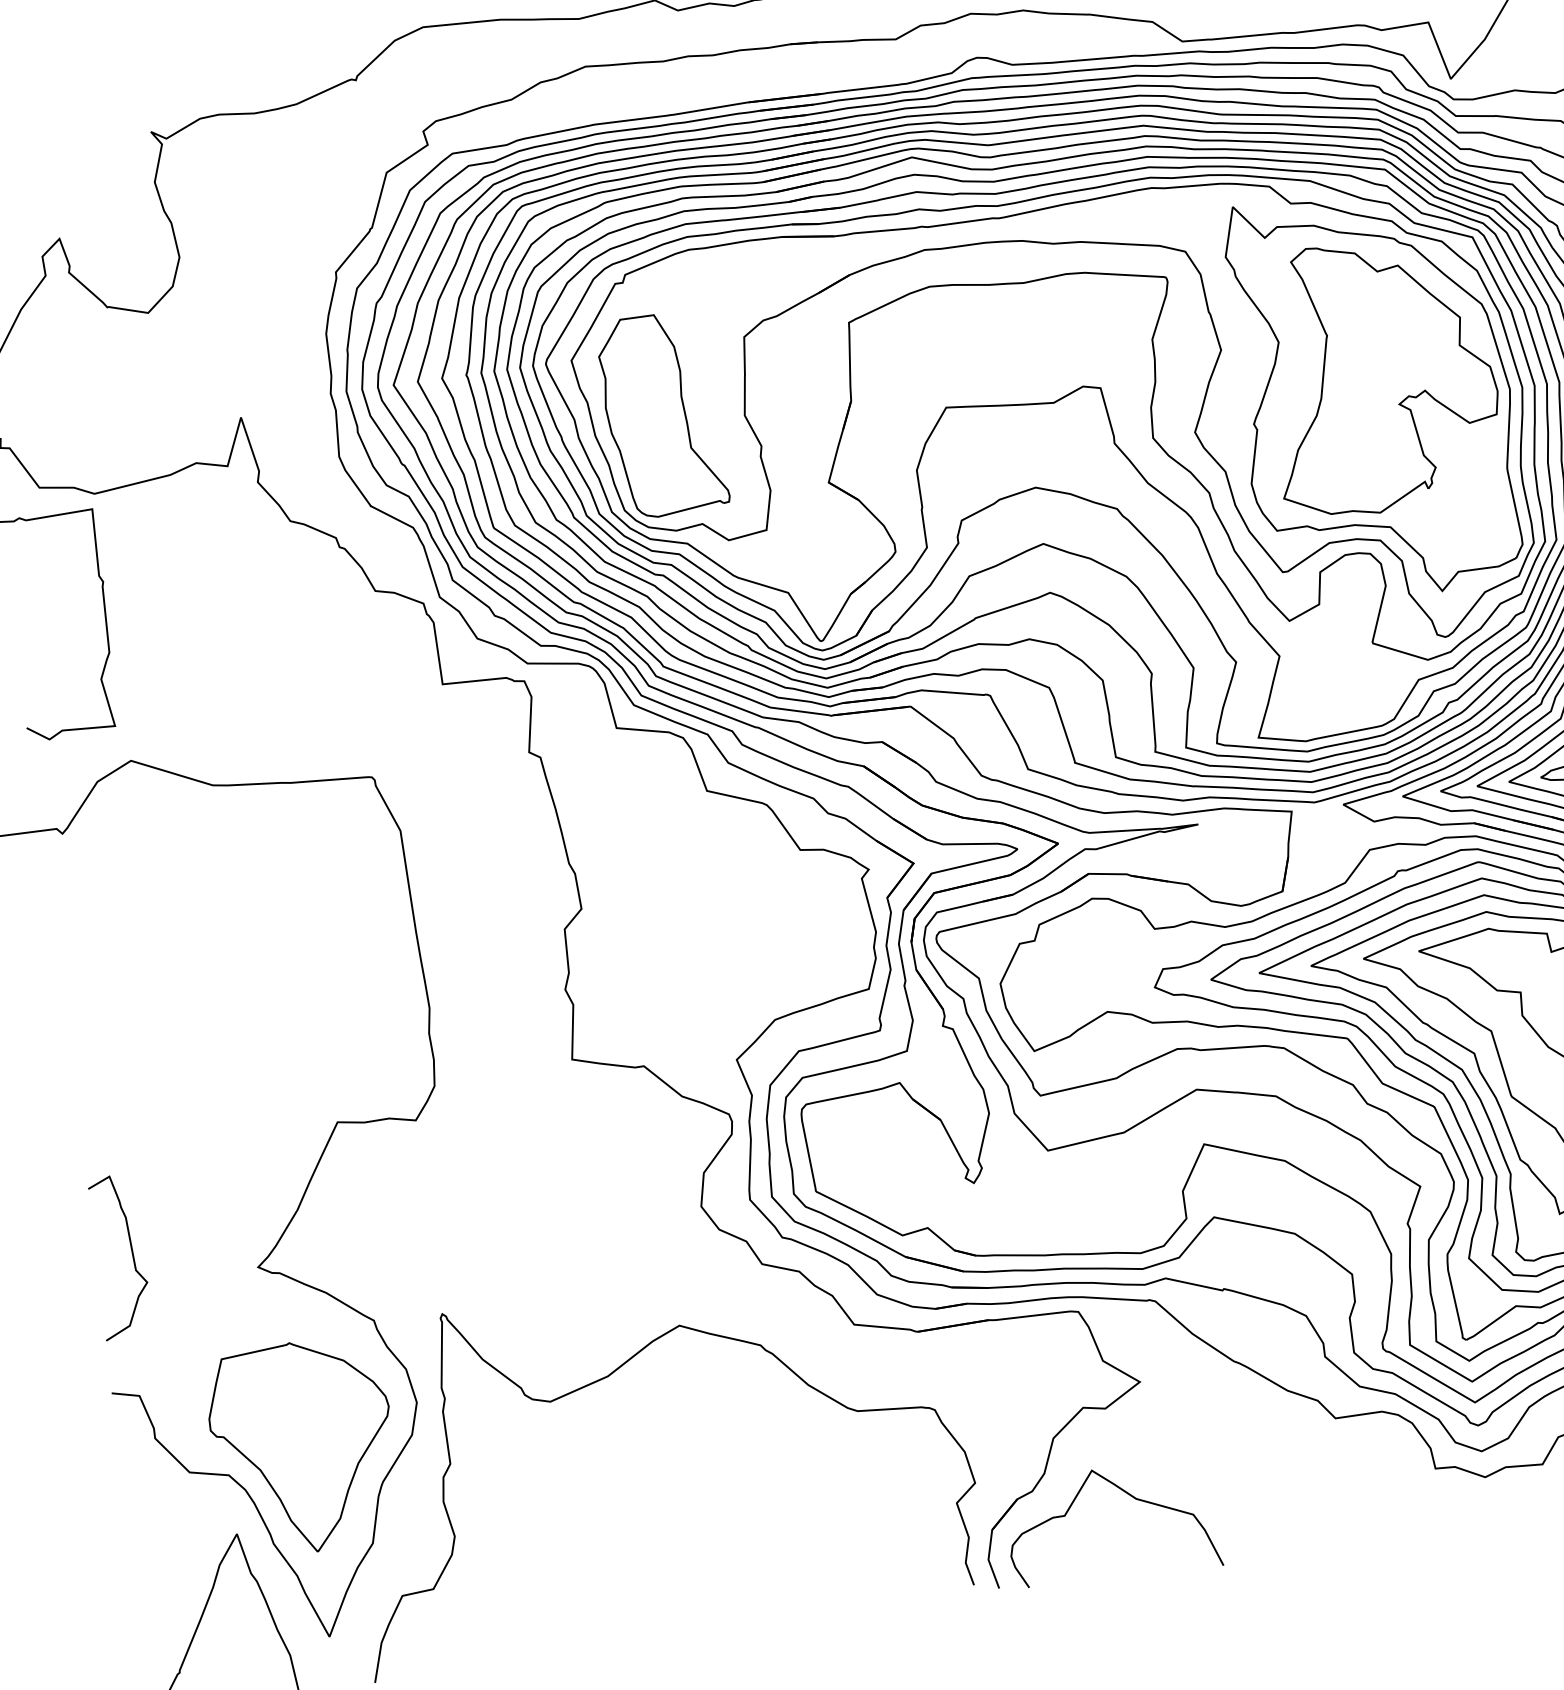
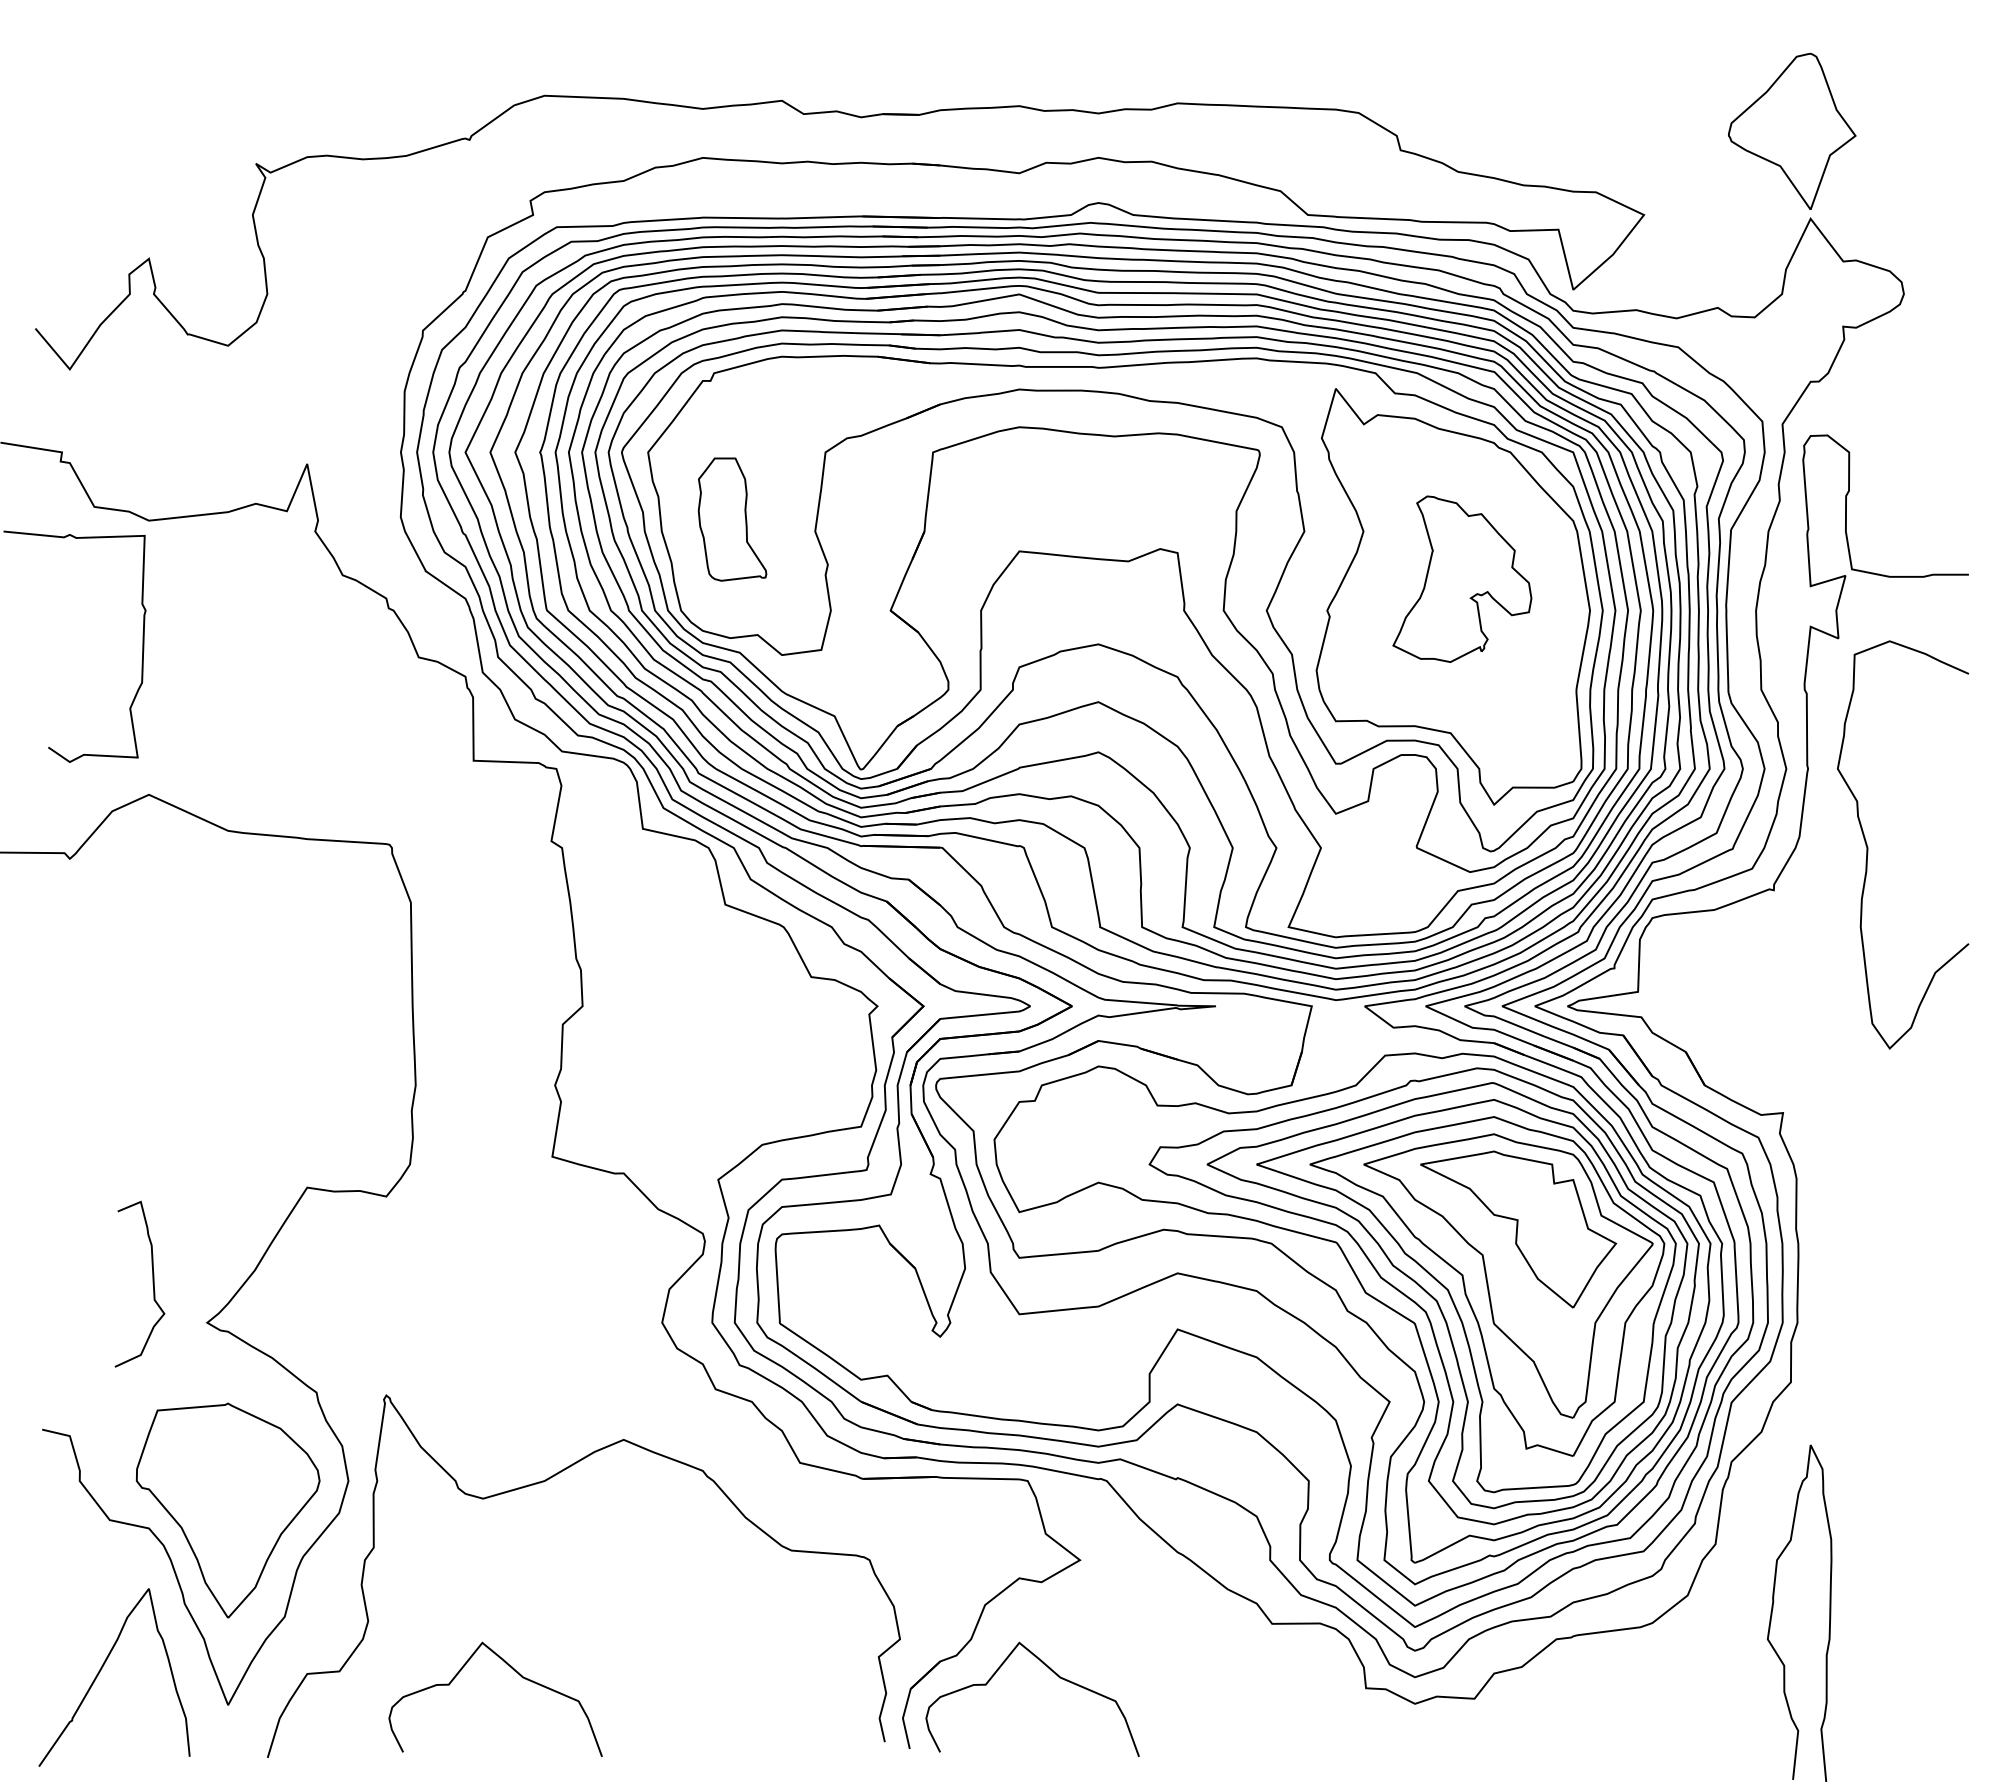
part: (1381, 375) -> (1462, 579), size x0.6
part: (662, 414) -> (732, 519), size x0.6
curve: (131, 1254) -> (152, 1283), moved
curve: (603, 1565) -> (514, 1671), added

